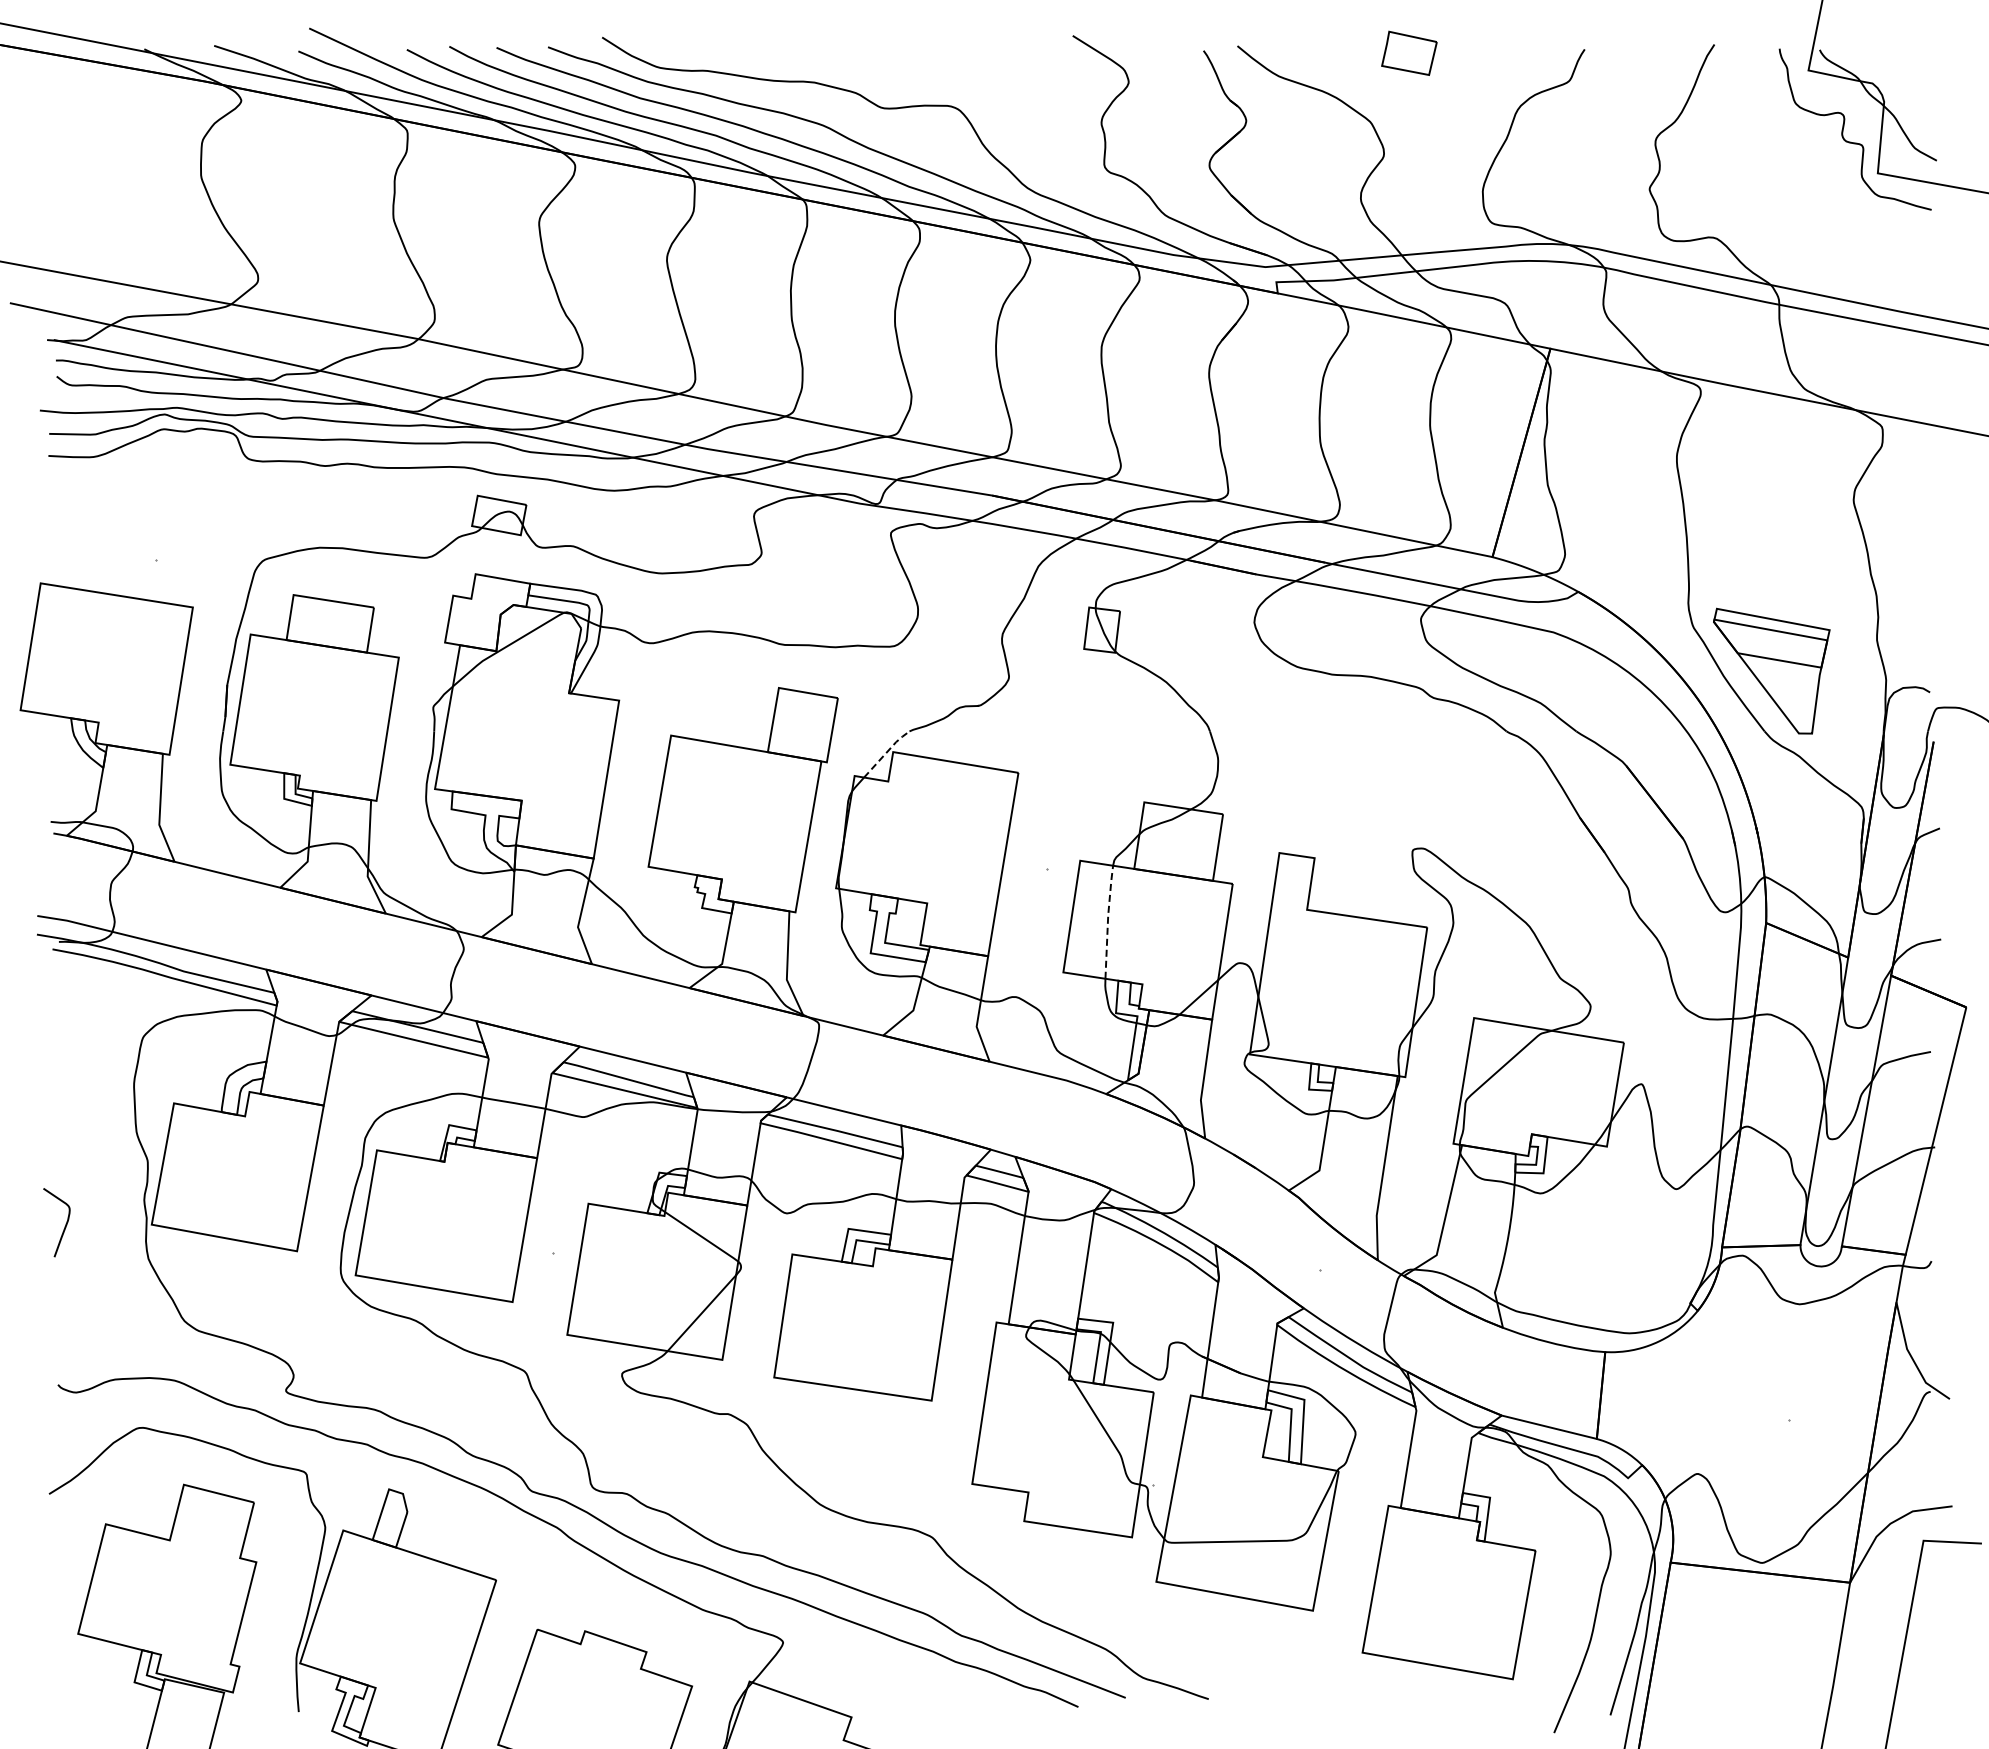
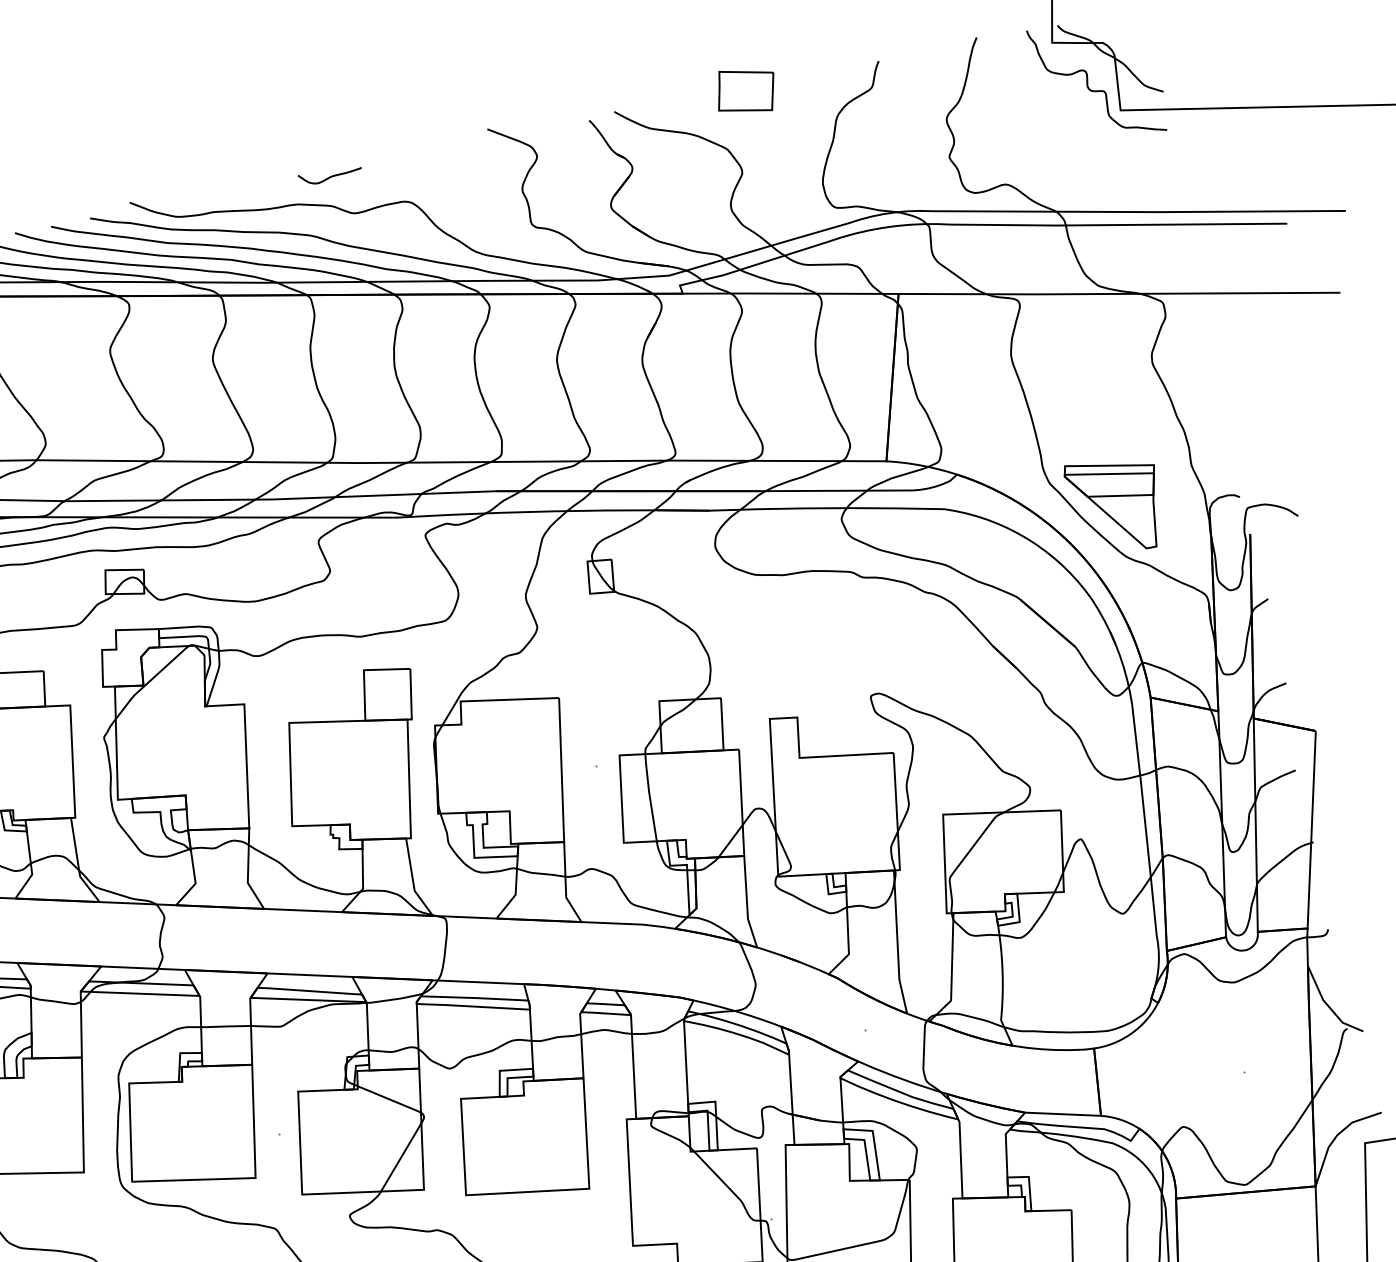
part: (1409, 53) -> (746, 91), size x1.43
curve: (862, 55) -> (330, 176), added
line: (886, 752) -> (455, 702), dashed -> solid
line: (1107, 920) -> (649, 796), dashed -> solid

